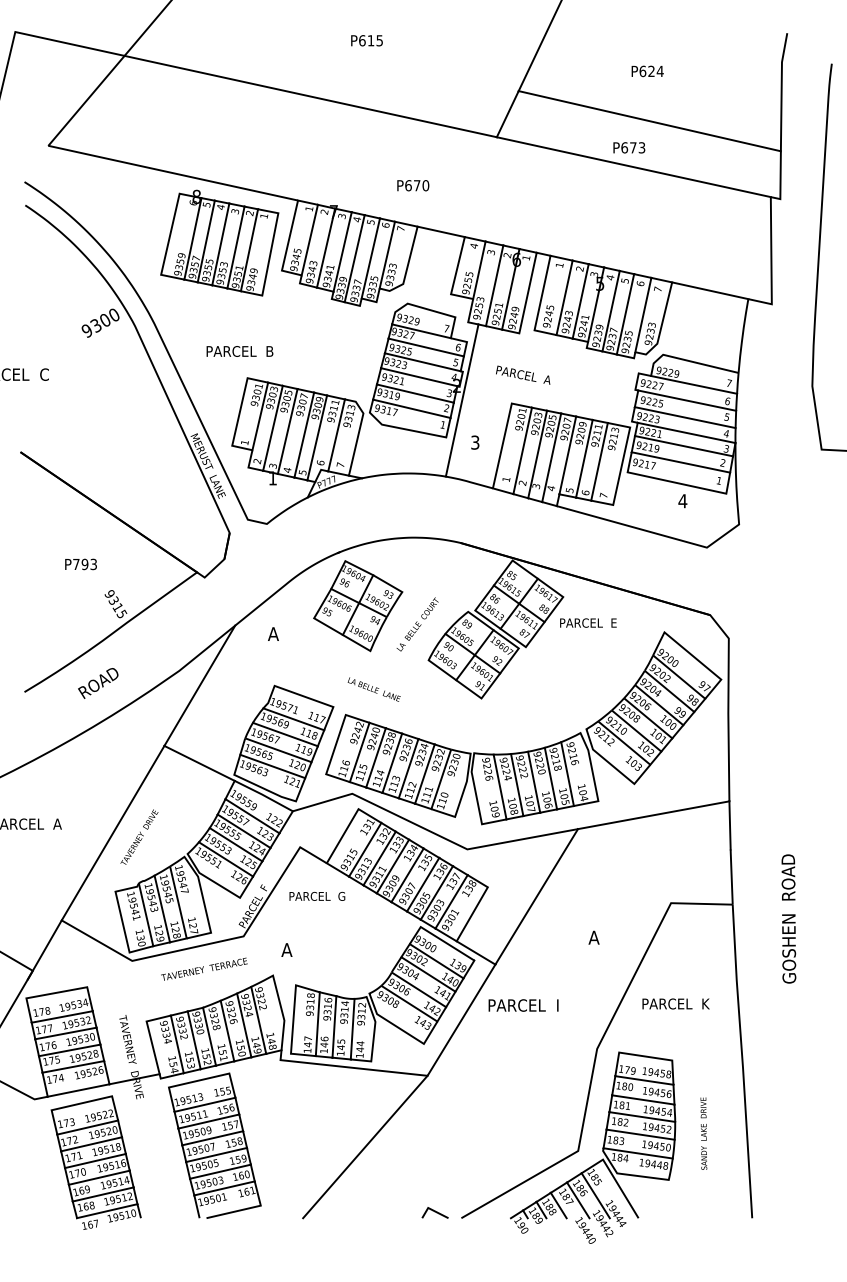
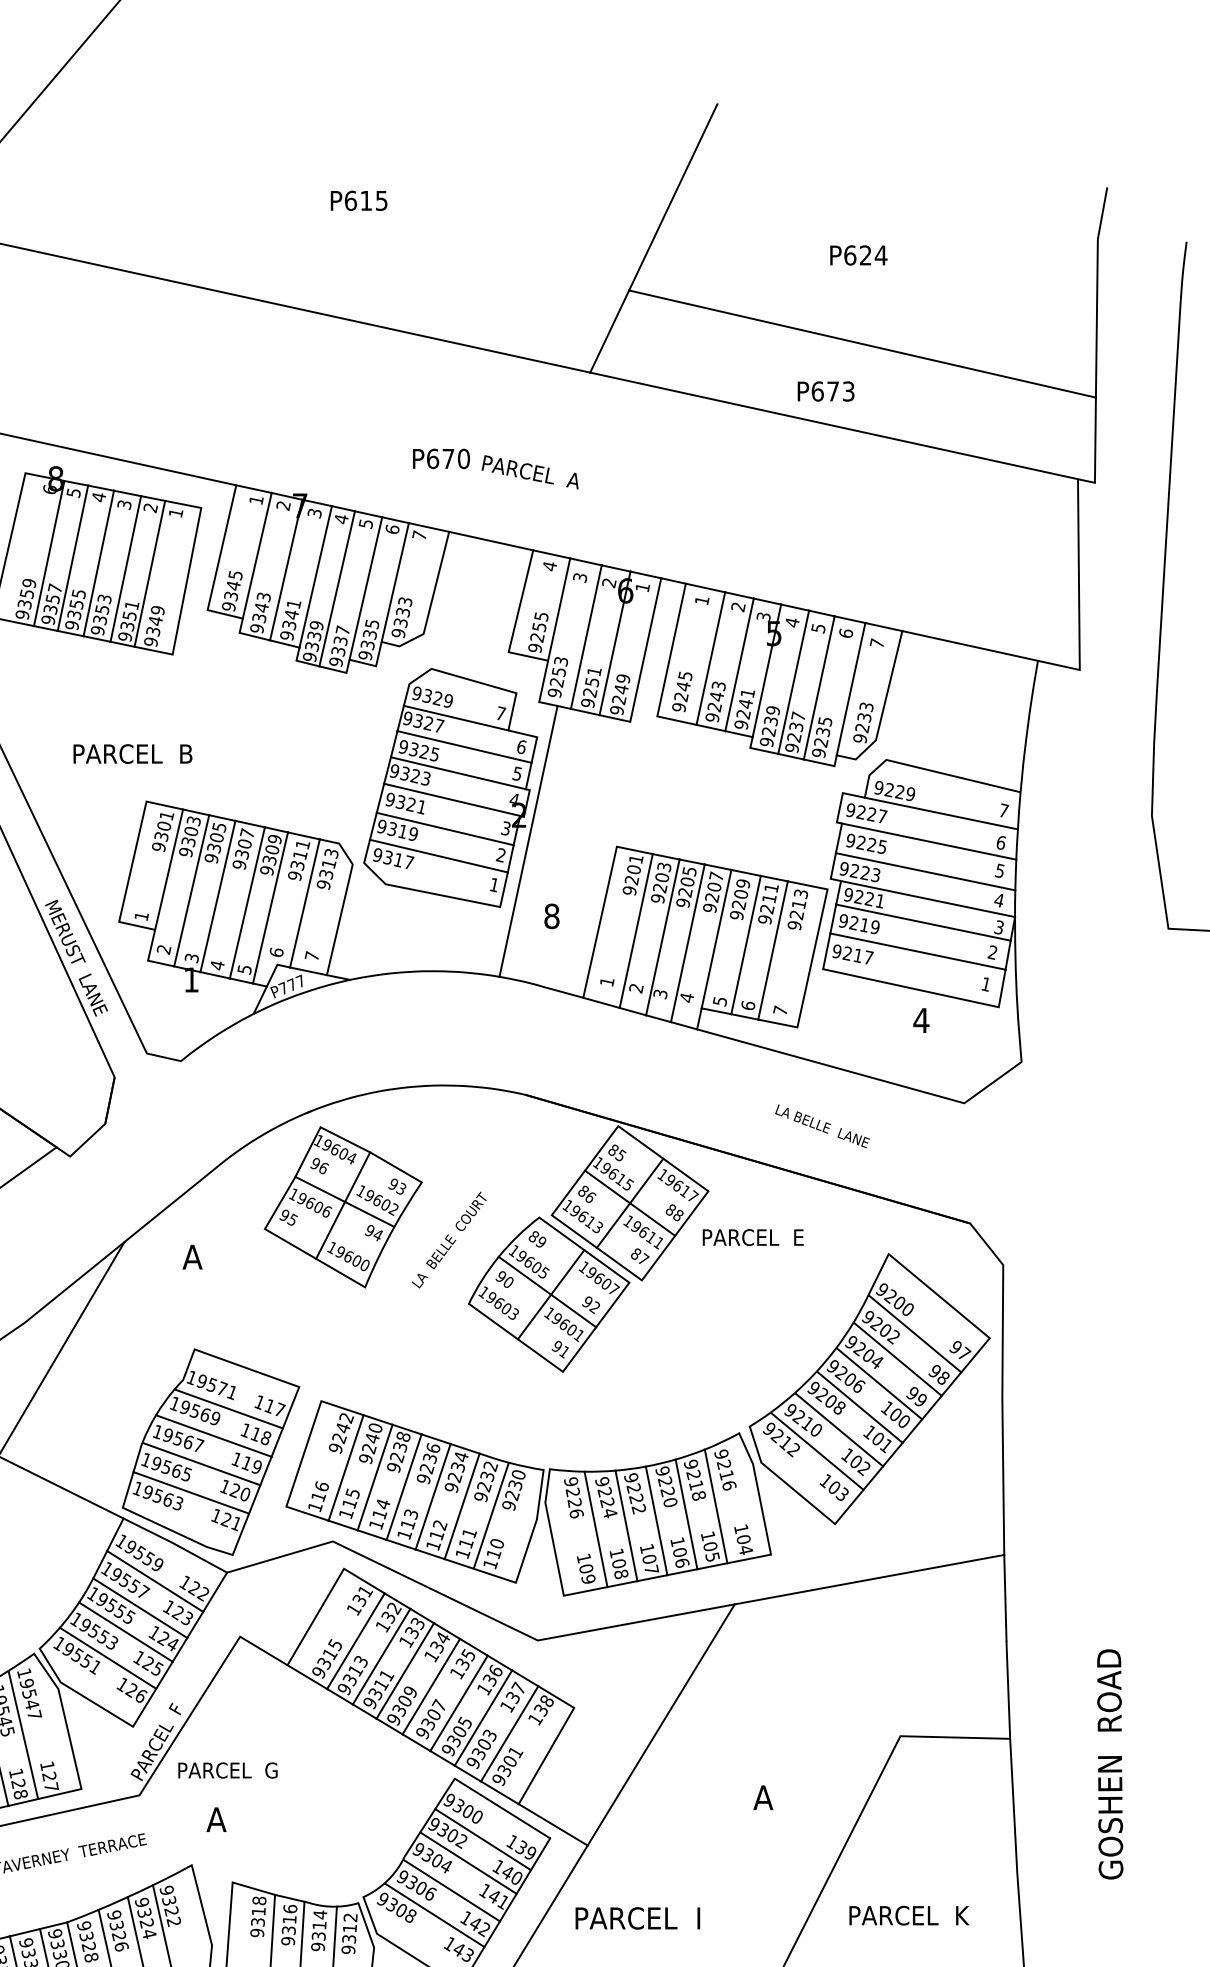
text: (523, 374) -> (530, 471), moved
text: (475, 442) -> (552, 916), 3 -> 8
text: (373, 689) -> (821, 1126), moved
text: (317, 895) -> (228, 1768), moved

